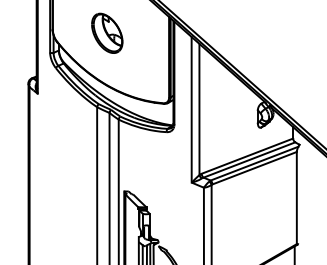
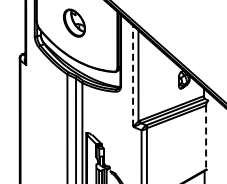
line: (192, 110) -> (133, 76), solid -> dashed
line: (297, 198) -> (206, 137), solid -> dashed

